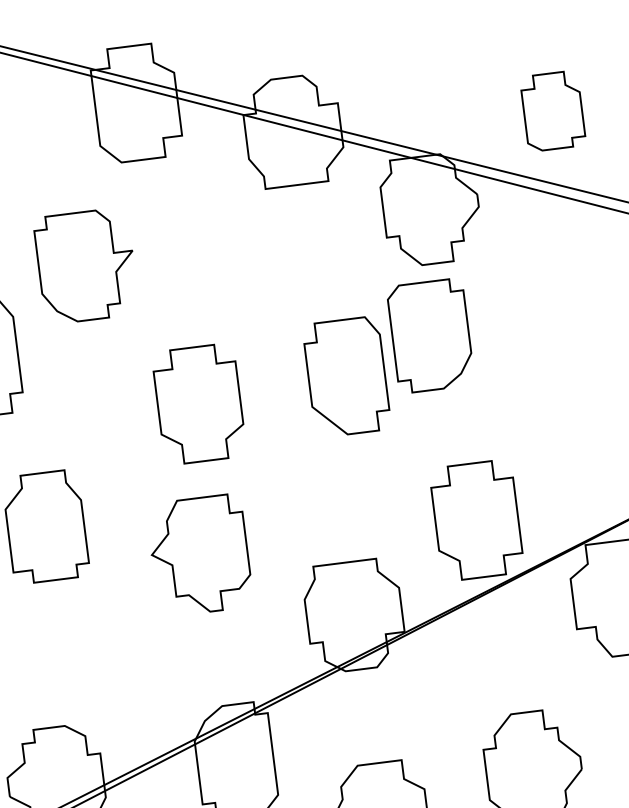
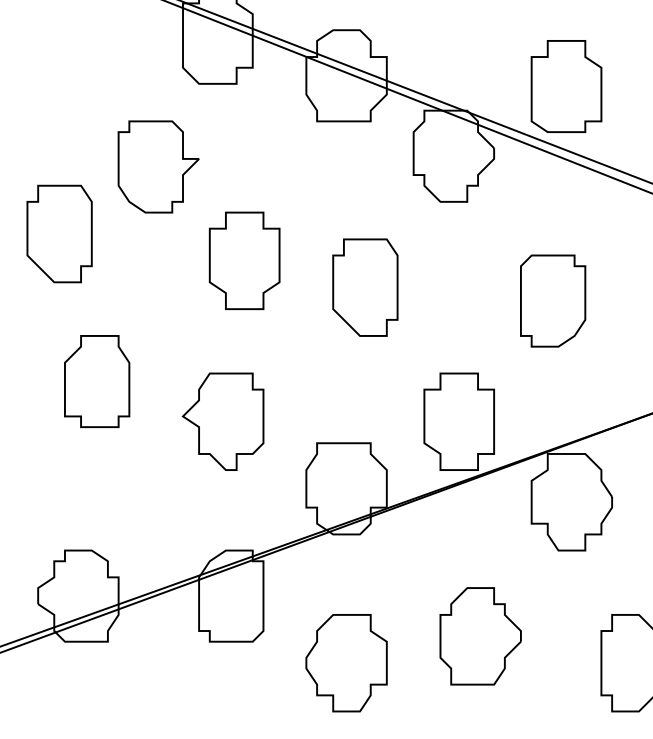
part: (553, 111) -> (566, 86), size x1.43
part: (431, 335) -> (553, 300), moved
part: (199, 403) -> (244, 260), moved

